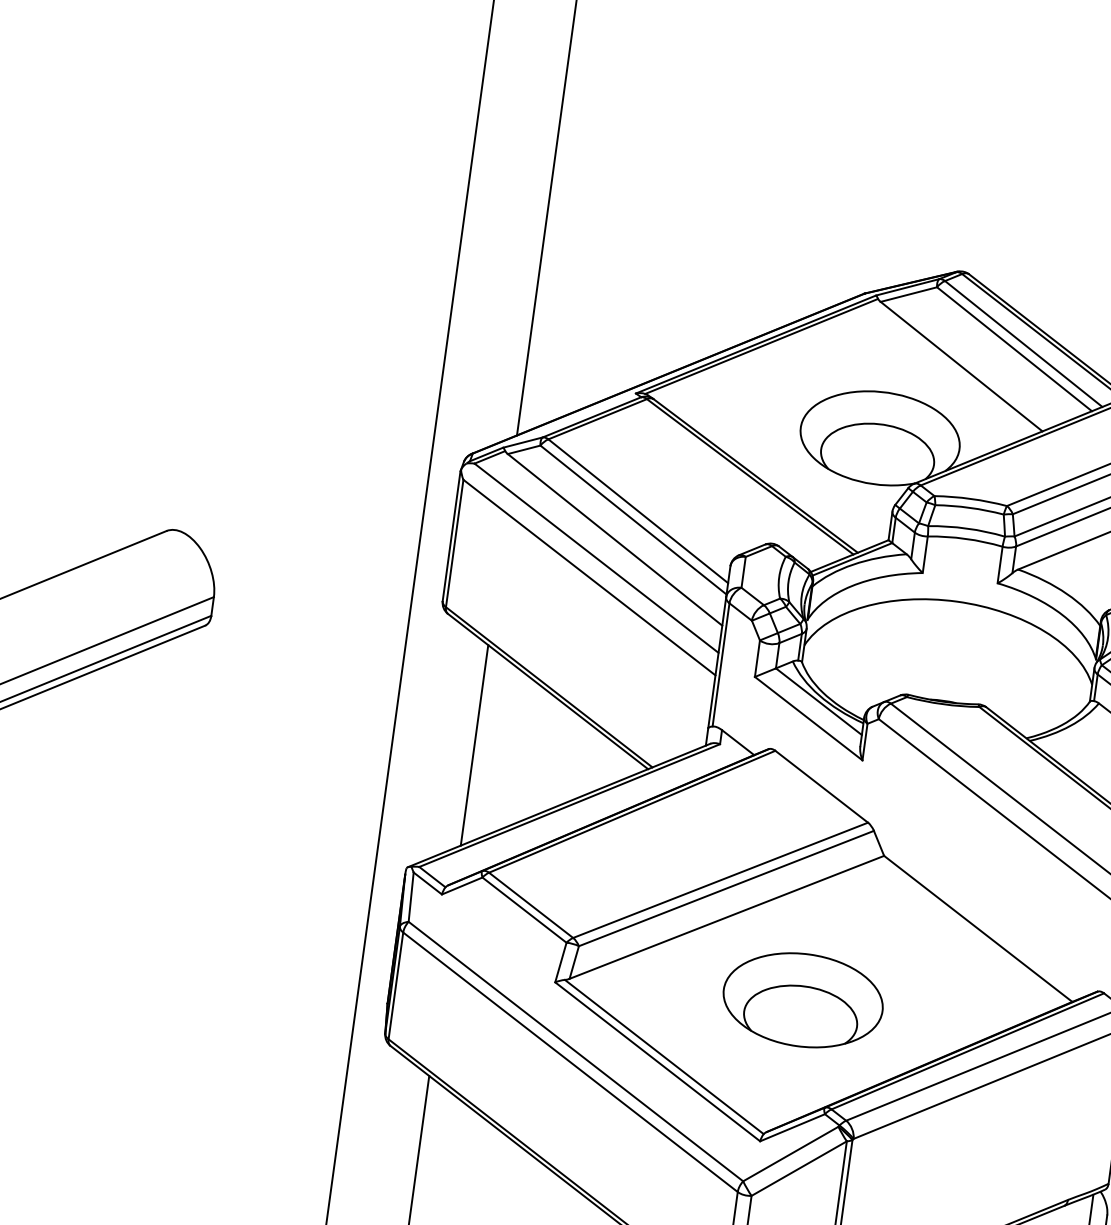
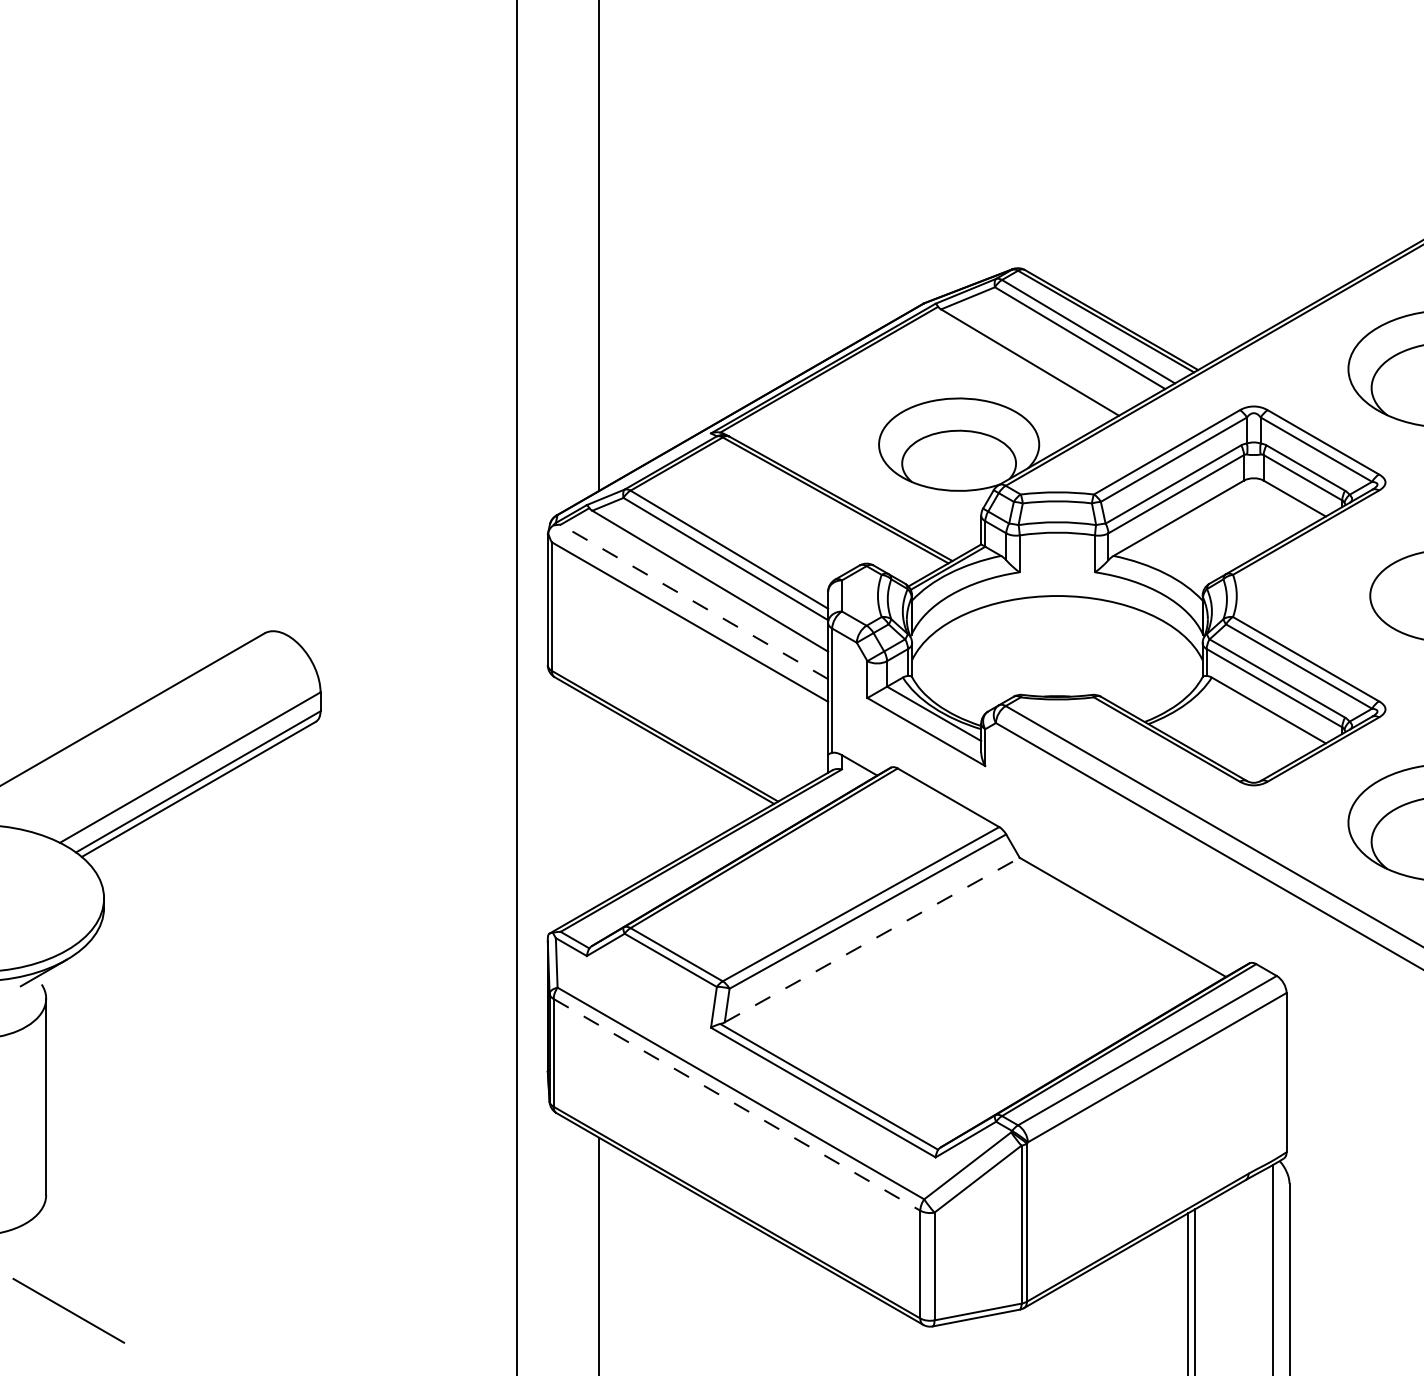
line: (596, 557) -> (694, 601), solid -> dashed
line: (474, 744) -> (598, 803), removed
line: (727, 917) -> (872, 940), solid -> dashed
part: (803, 999) -> (959, 1011), removed
line: (570, 1061) -> (736, 1104), solid -> dashed

